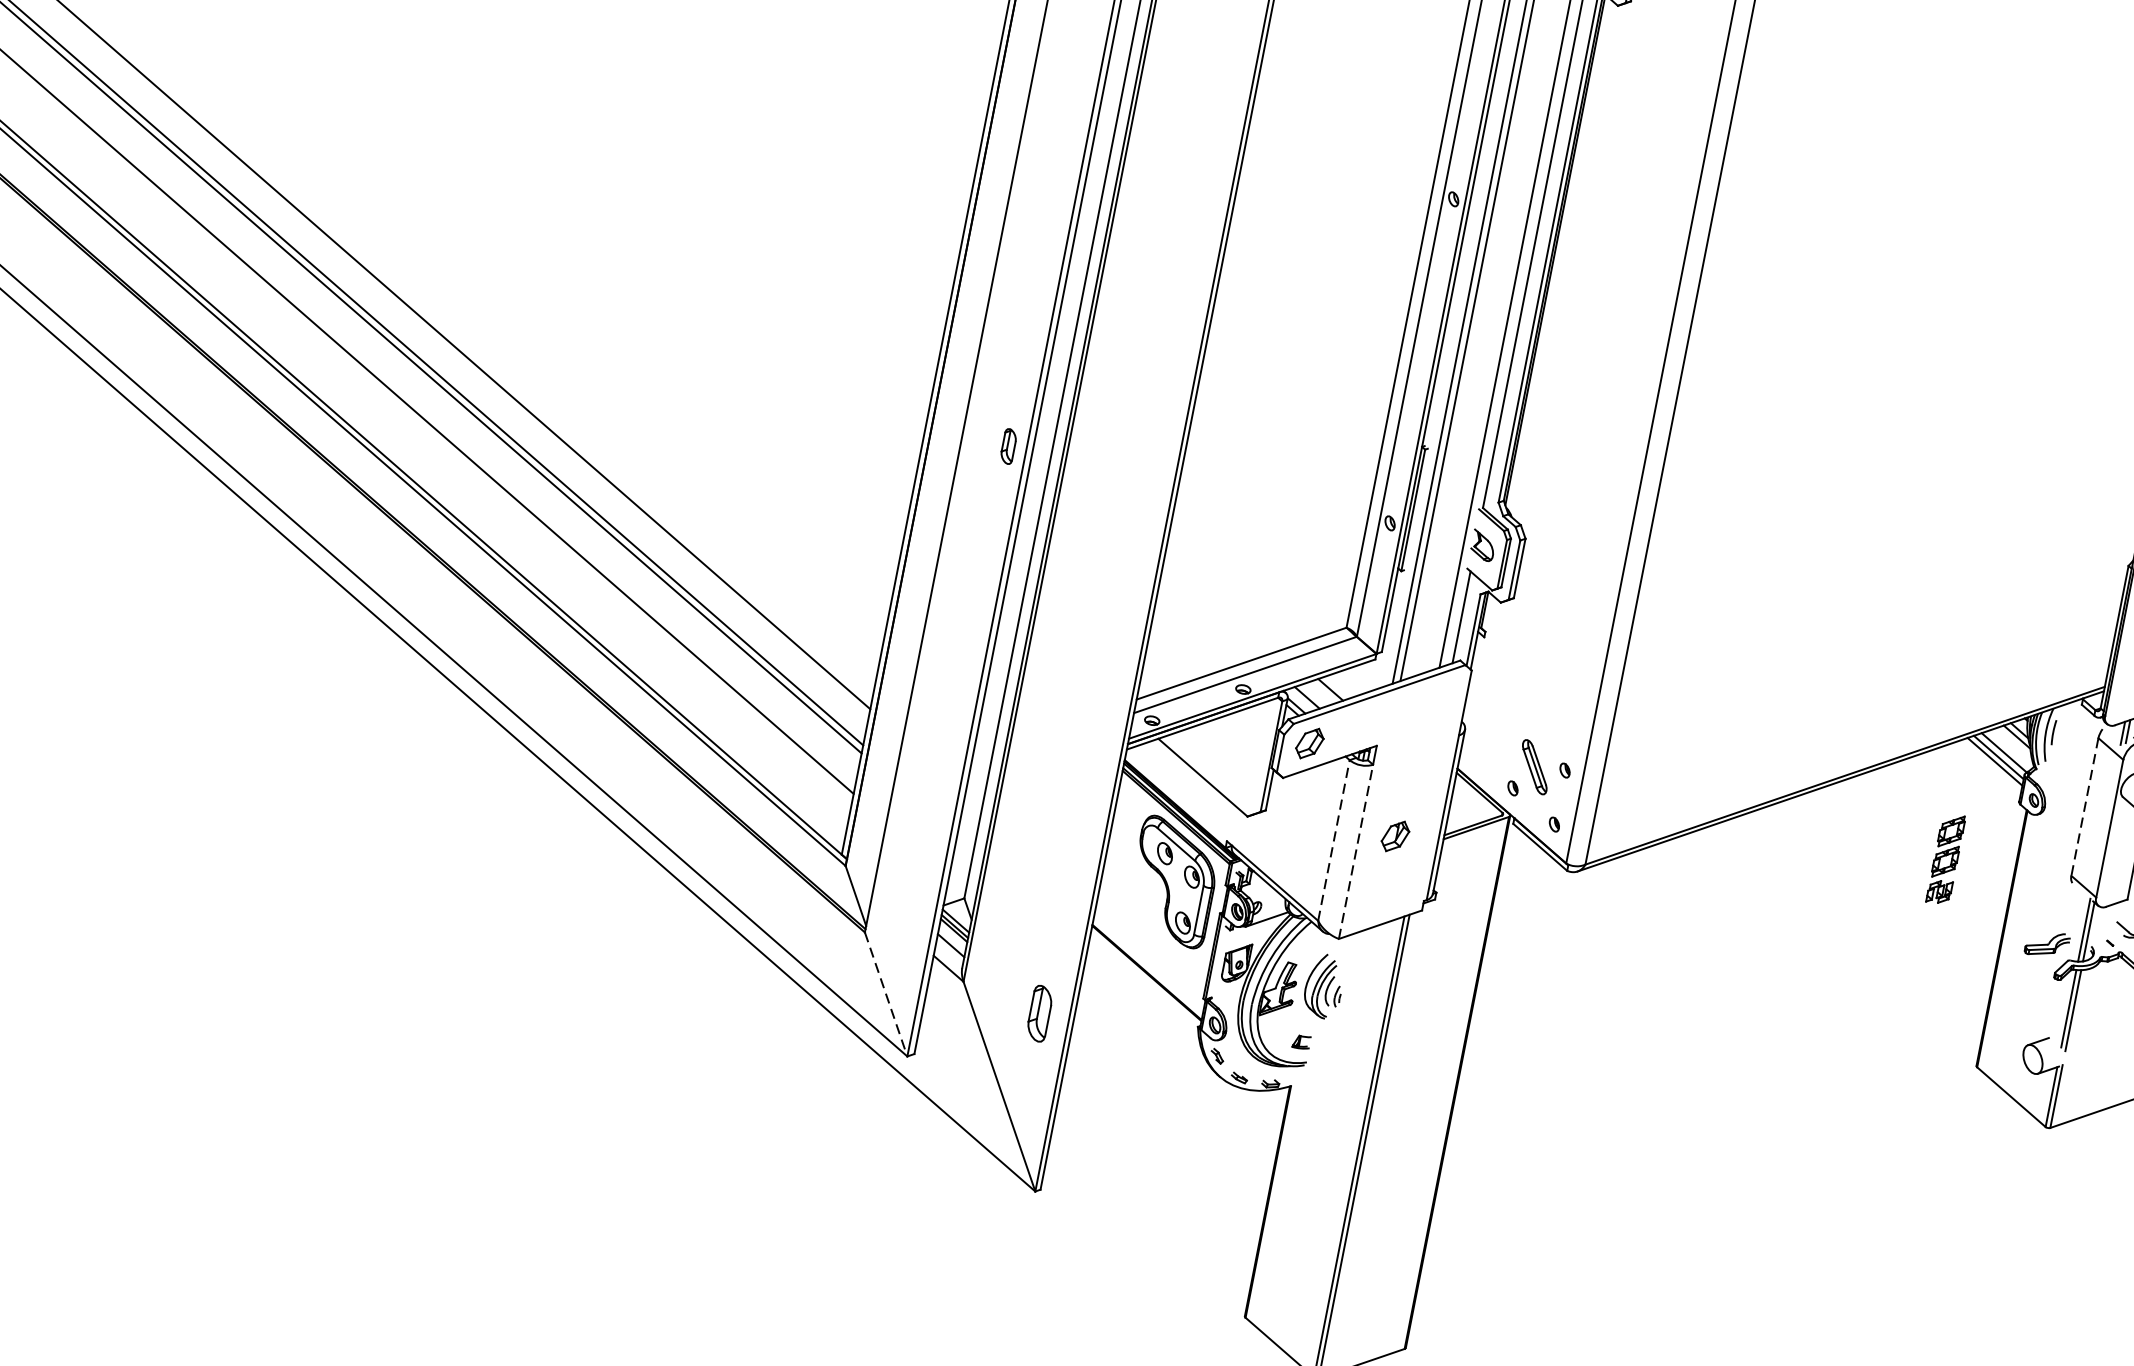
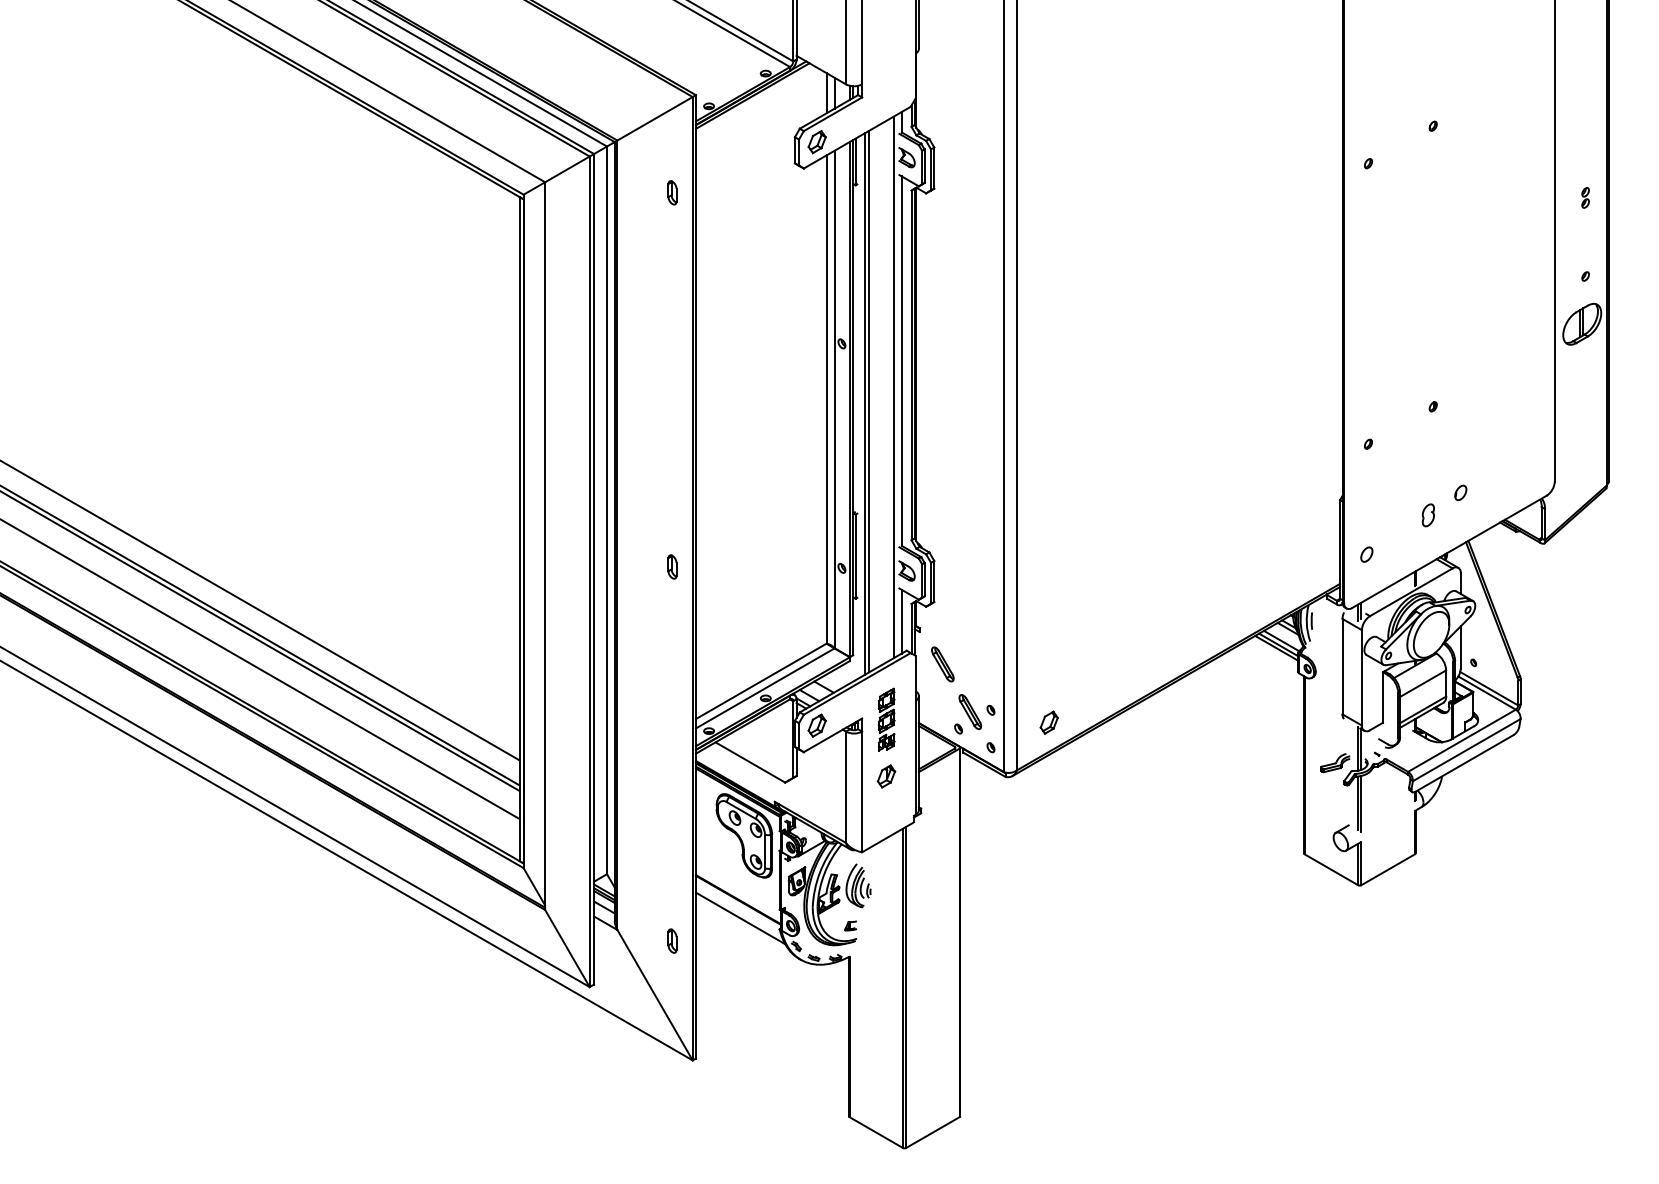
part: (1008, 445) -> (672, 566), moved
part: (1508, 690) -> (942, 664), added
part: (1644, 804) -> (1048, 722), added
line: (2084, 806) -> (1342, 666), dashed -> solid
line: (1333, 840) -> (845, 787), dashed -> solid
line: (1356, 851) -> (862, 791), dashed -> solid
part: (1945, 858) -> (886, 719), moved
line: (886, 994) -> (567, 948), dashed -> solid
line: (1144, 1000) -> (740, 918), added
part: (1040, 1012) -> (672, 940), size x0.62

